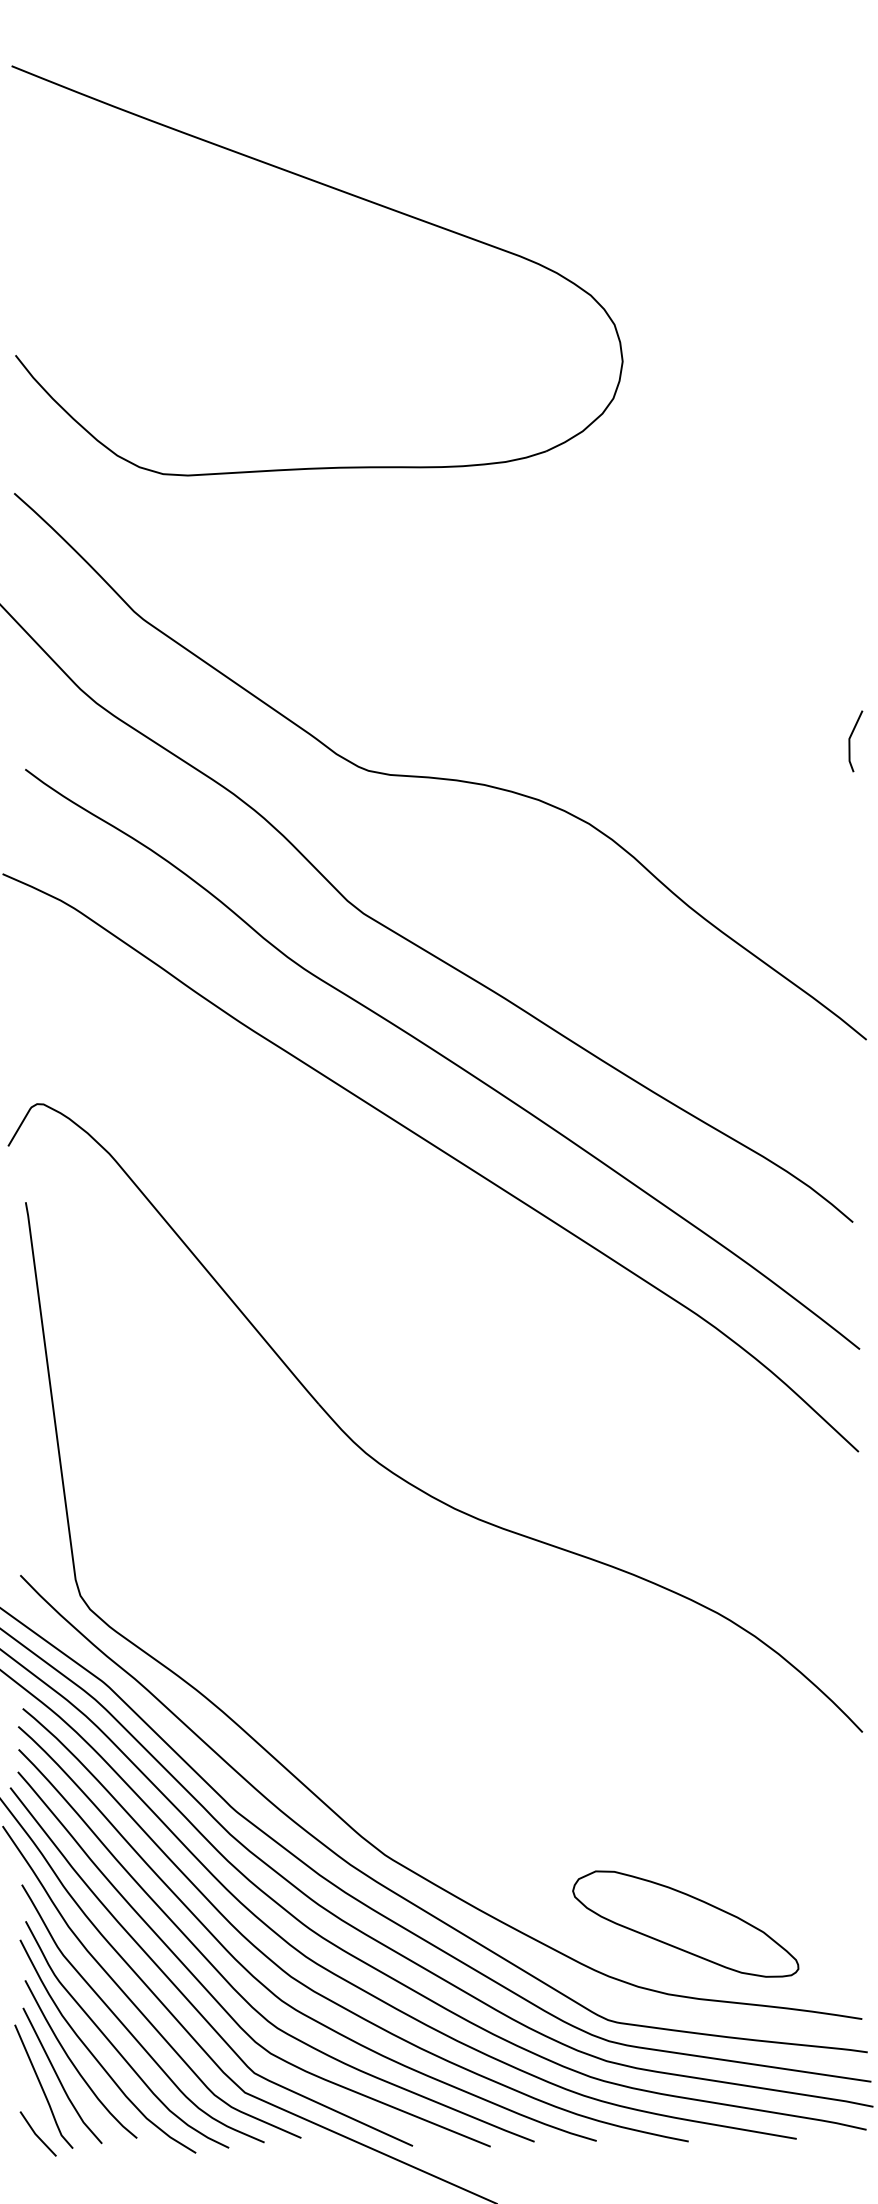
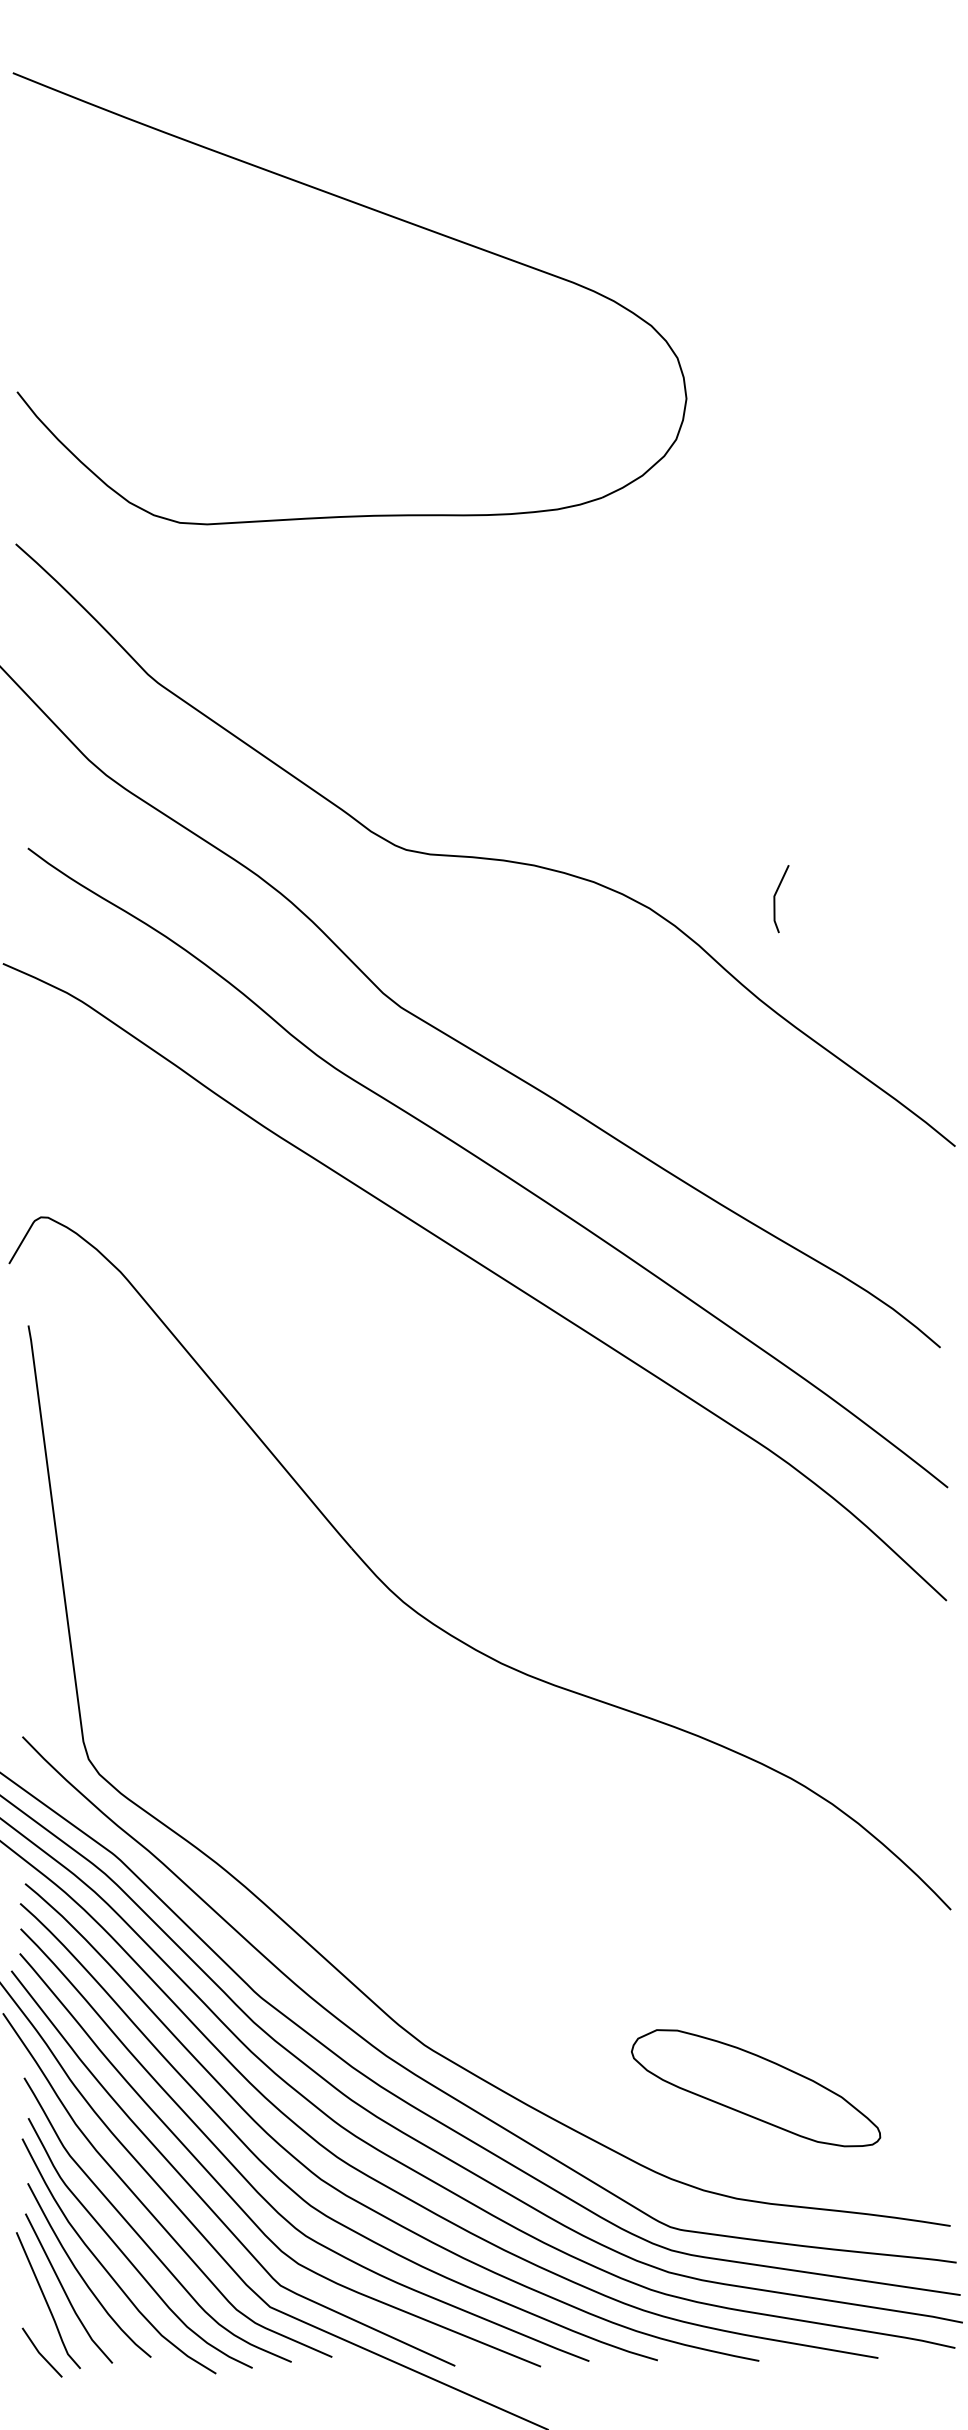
line: (850, 741) -> (775, 899), moved
part: (685, 1923) -> (755, 2087), moved

